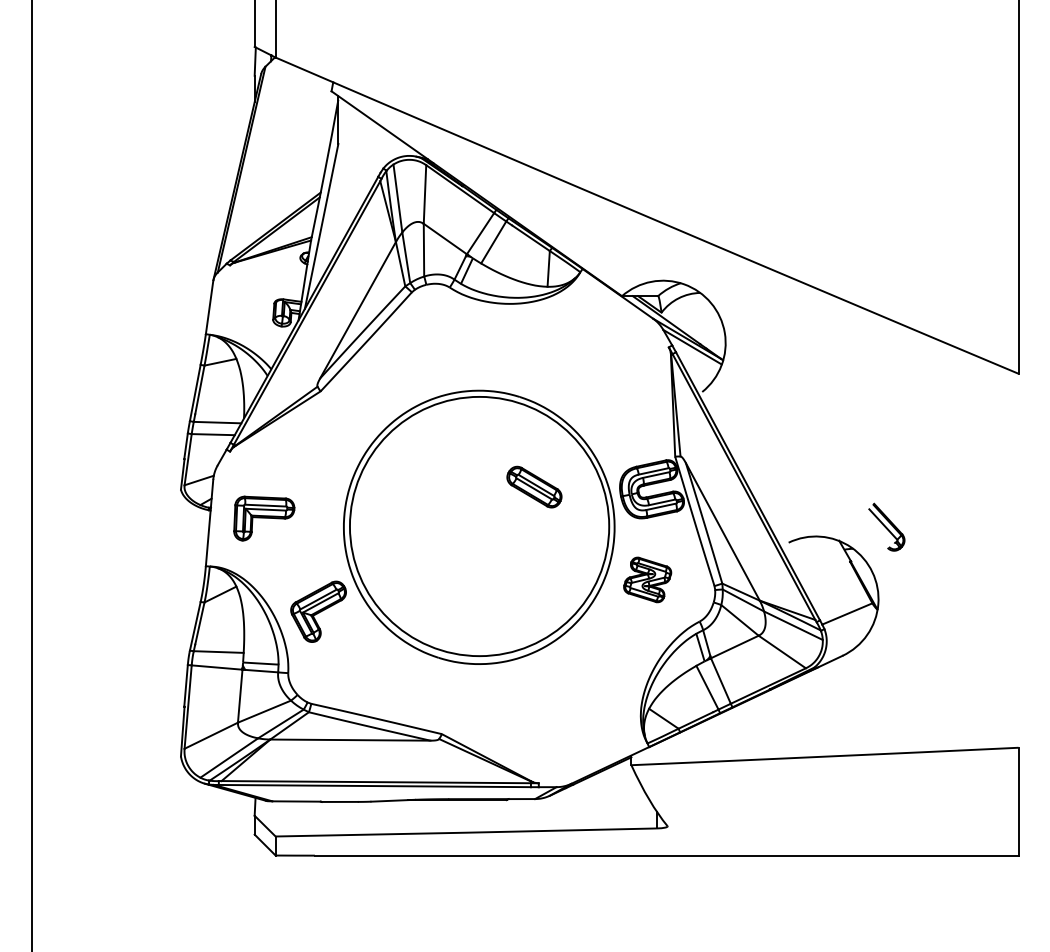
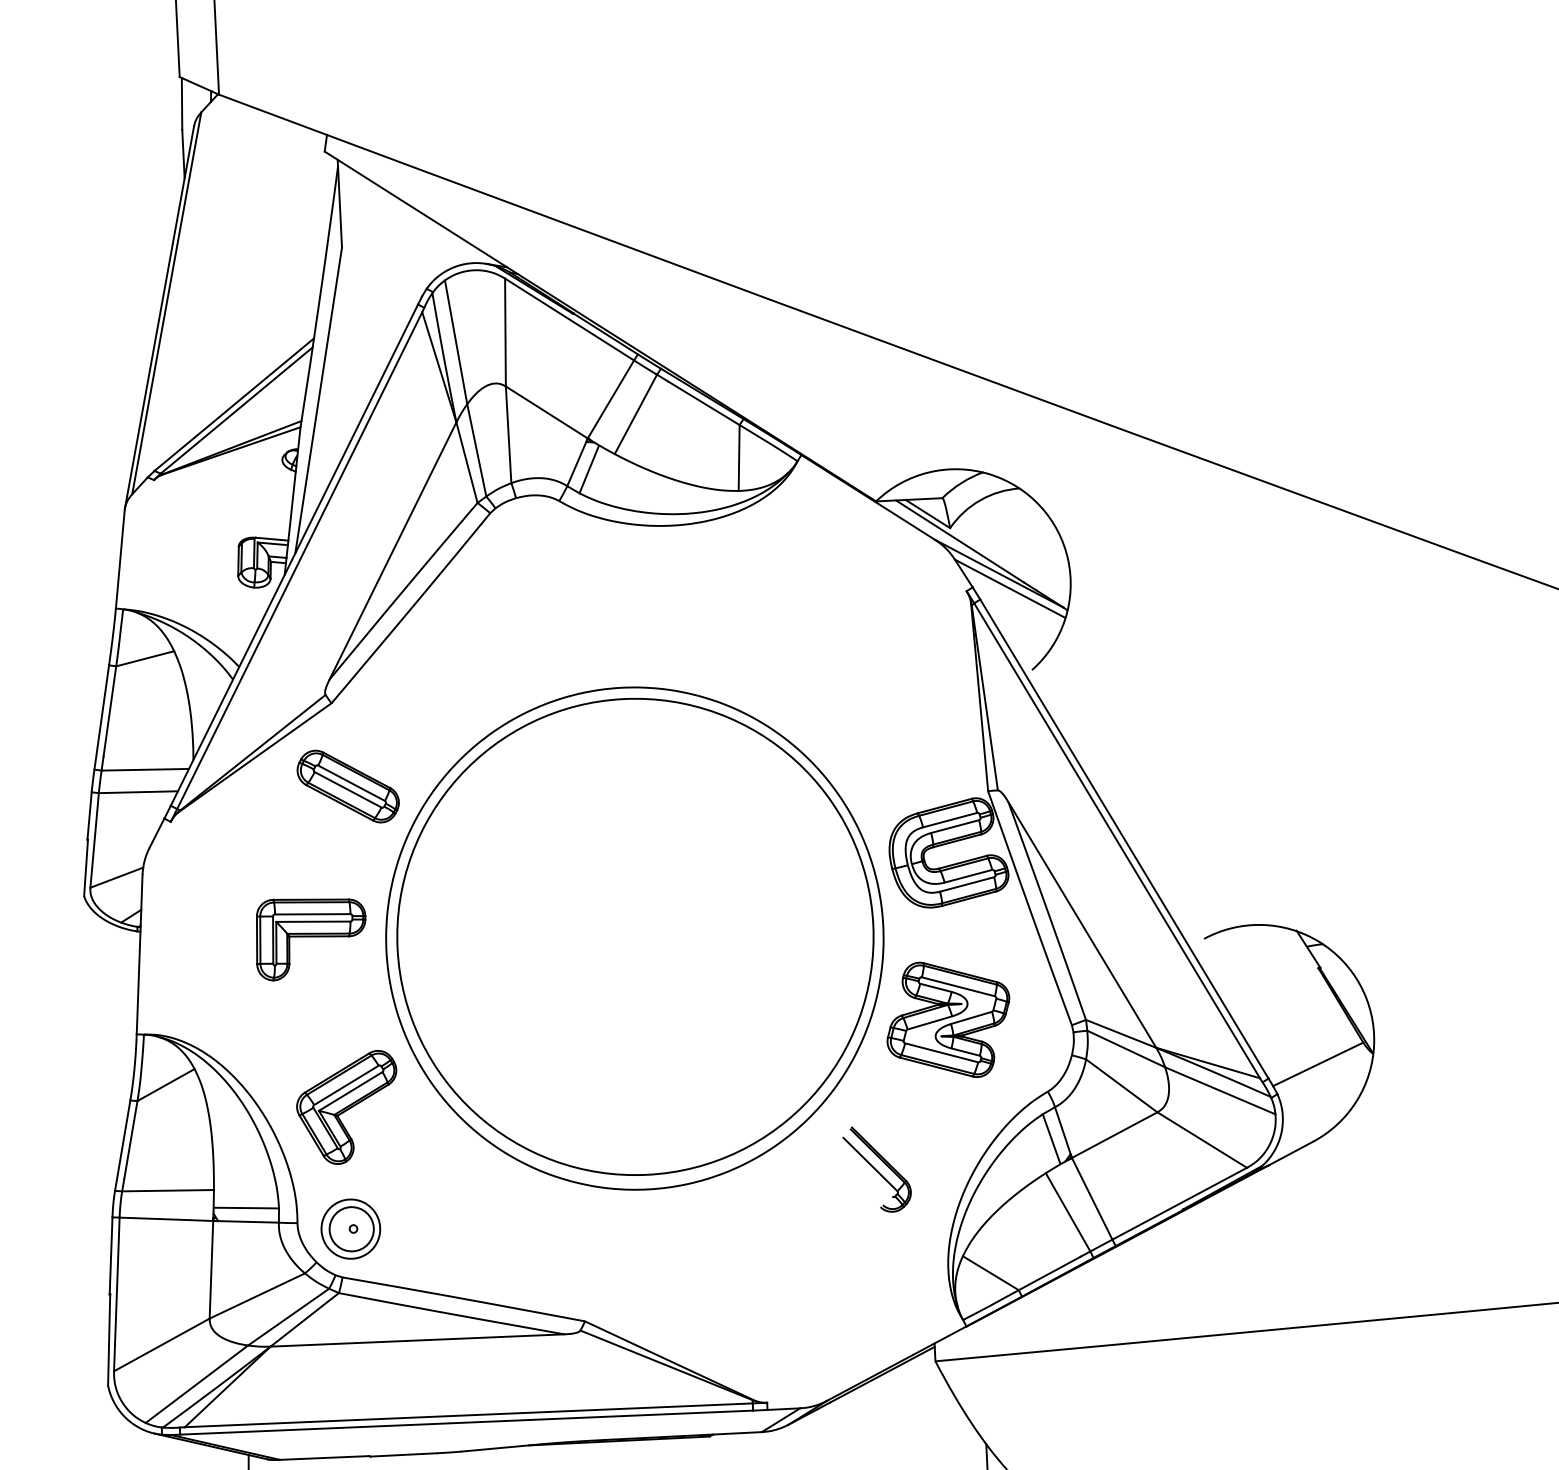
part: (534, 486) -> (348, 785), moved
part: (264, 518) -> (311, 938), moved
part: (886, 526) -> (876, 1167), moved
part: (647, 579) -> (948, 1019), size x1.43
part: (316, 677) -> (349, 1228), added

